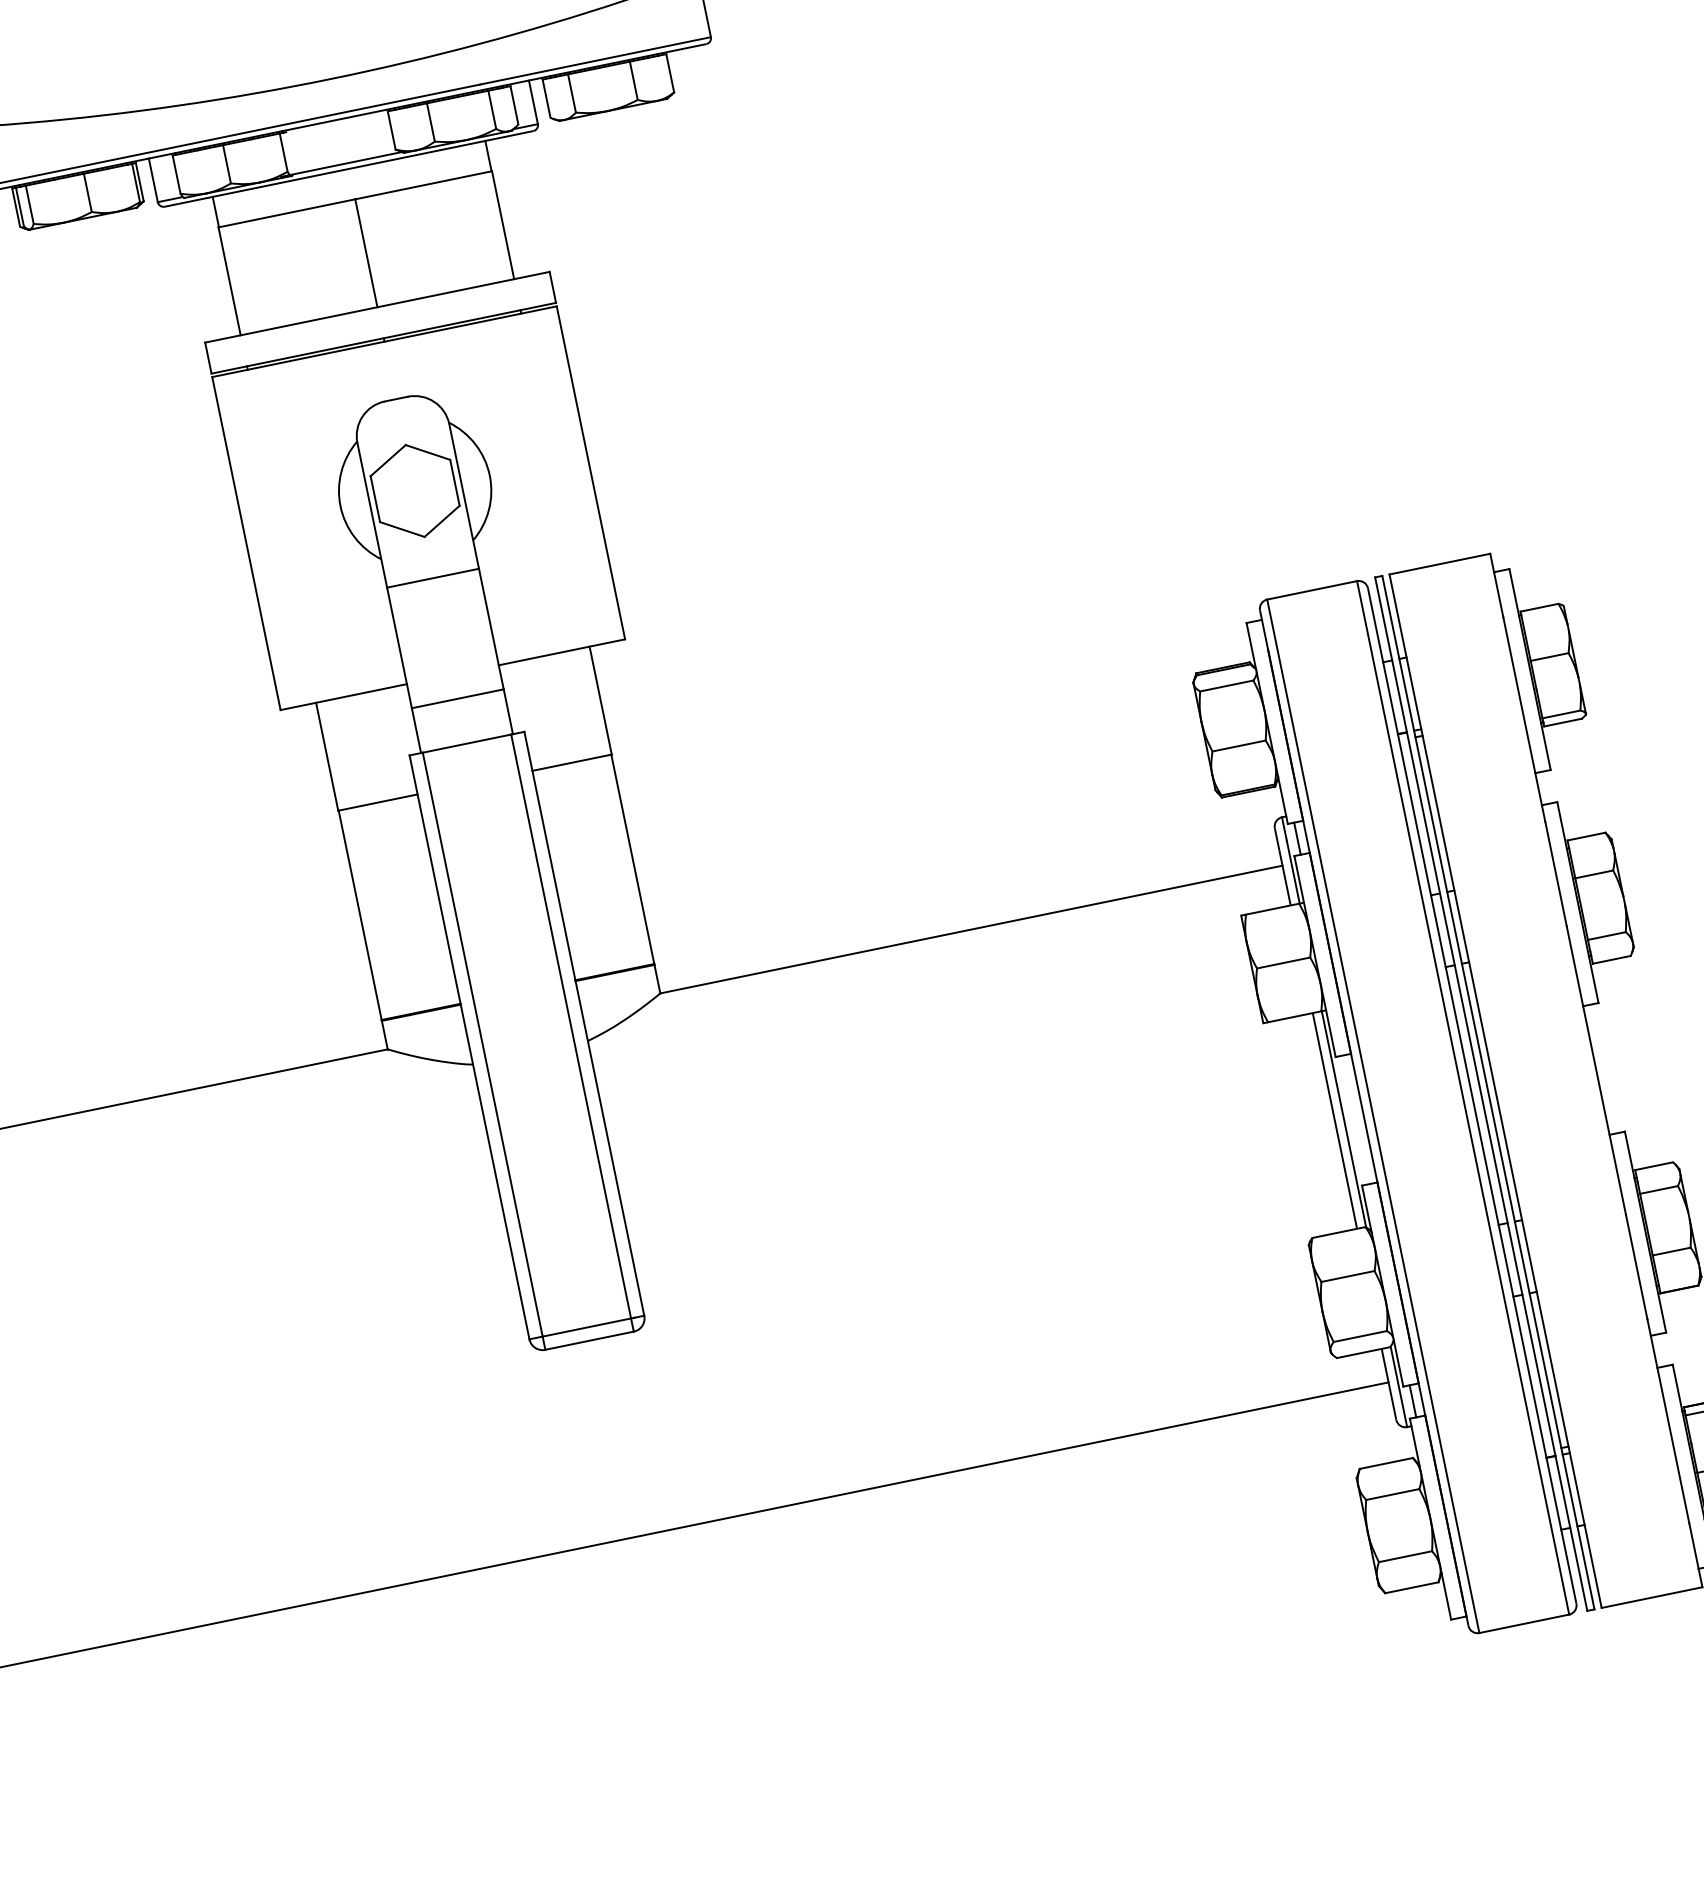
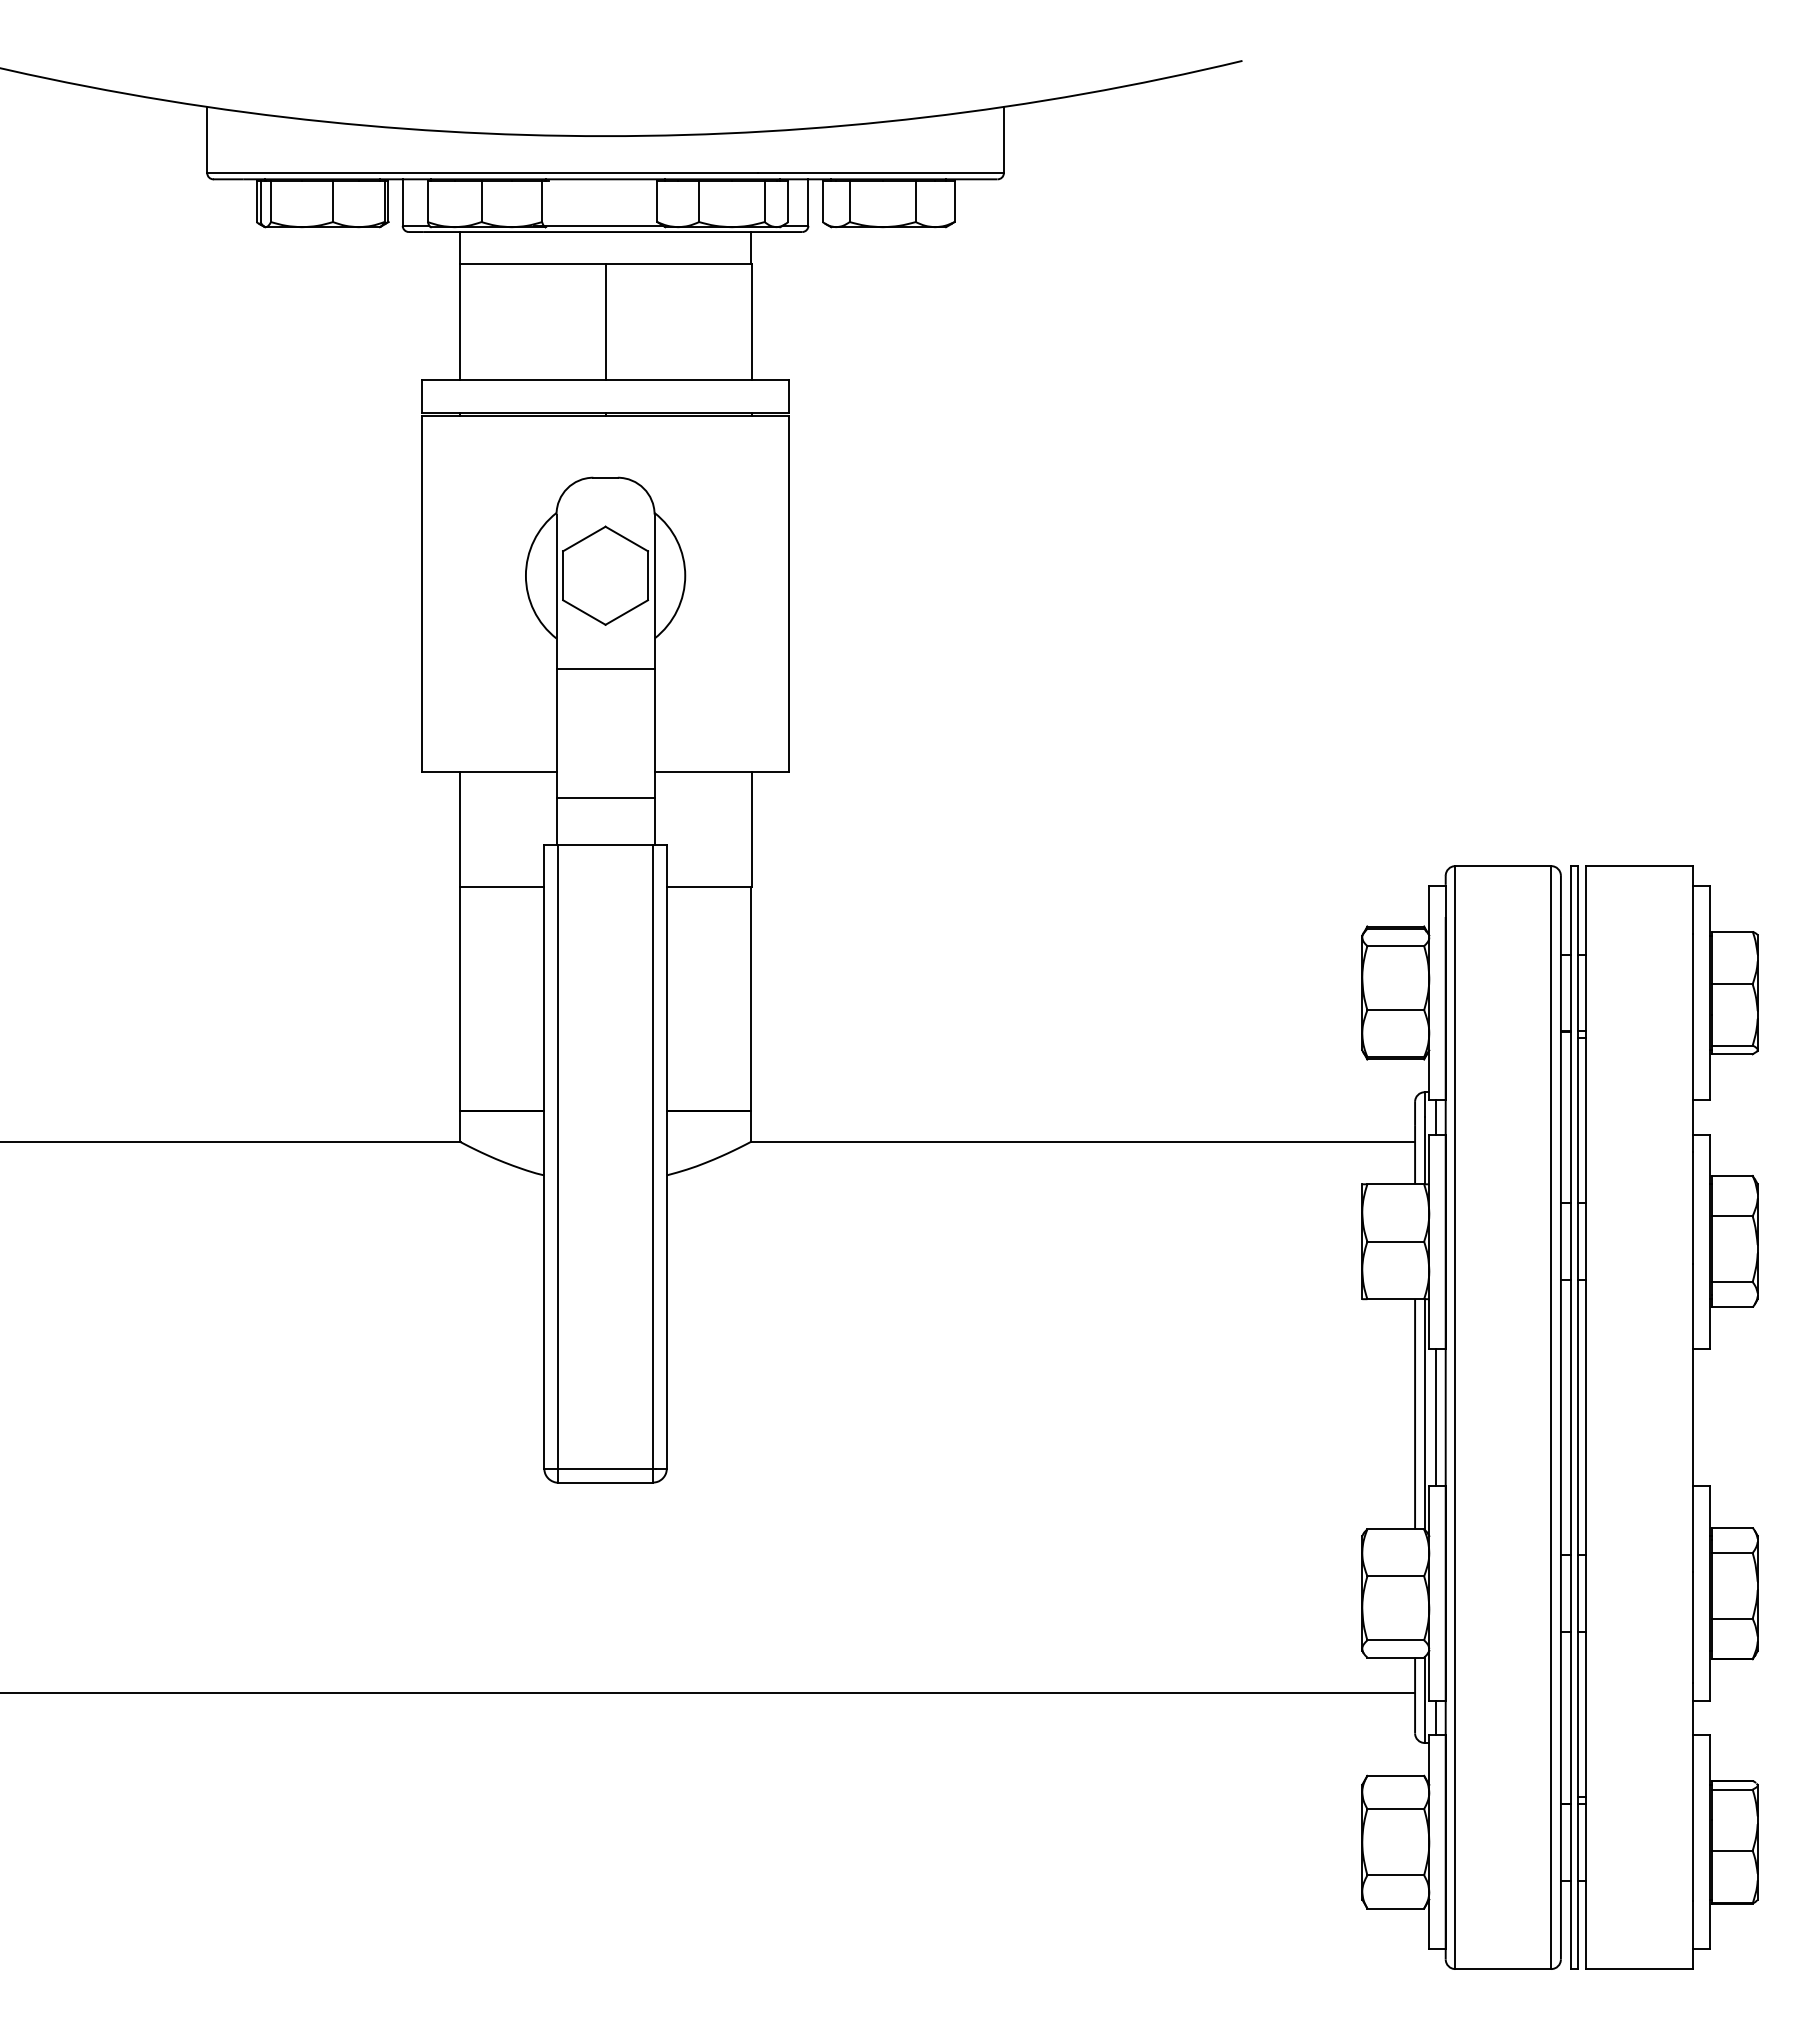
line: (1355, 1119) -> (1436, 1417), added

